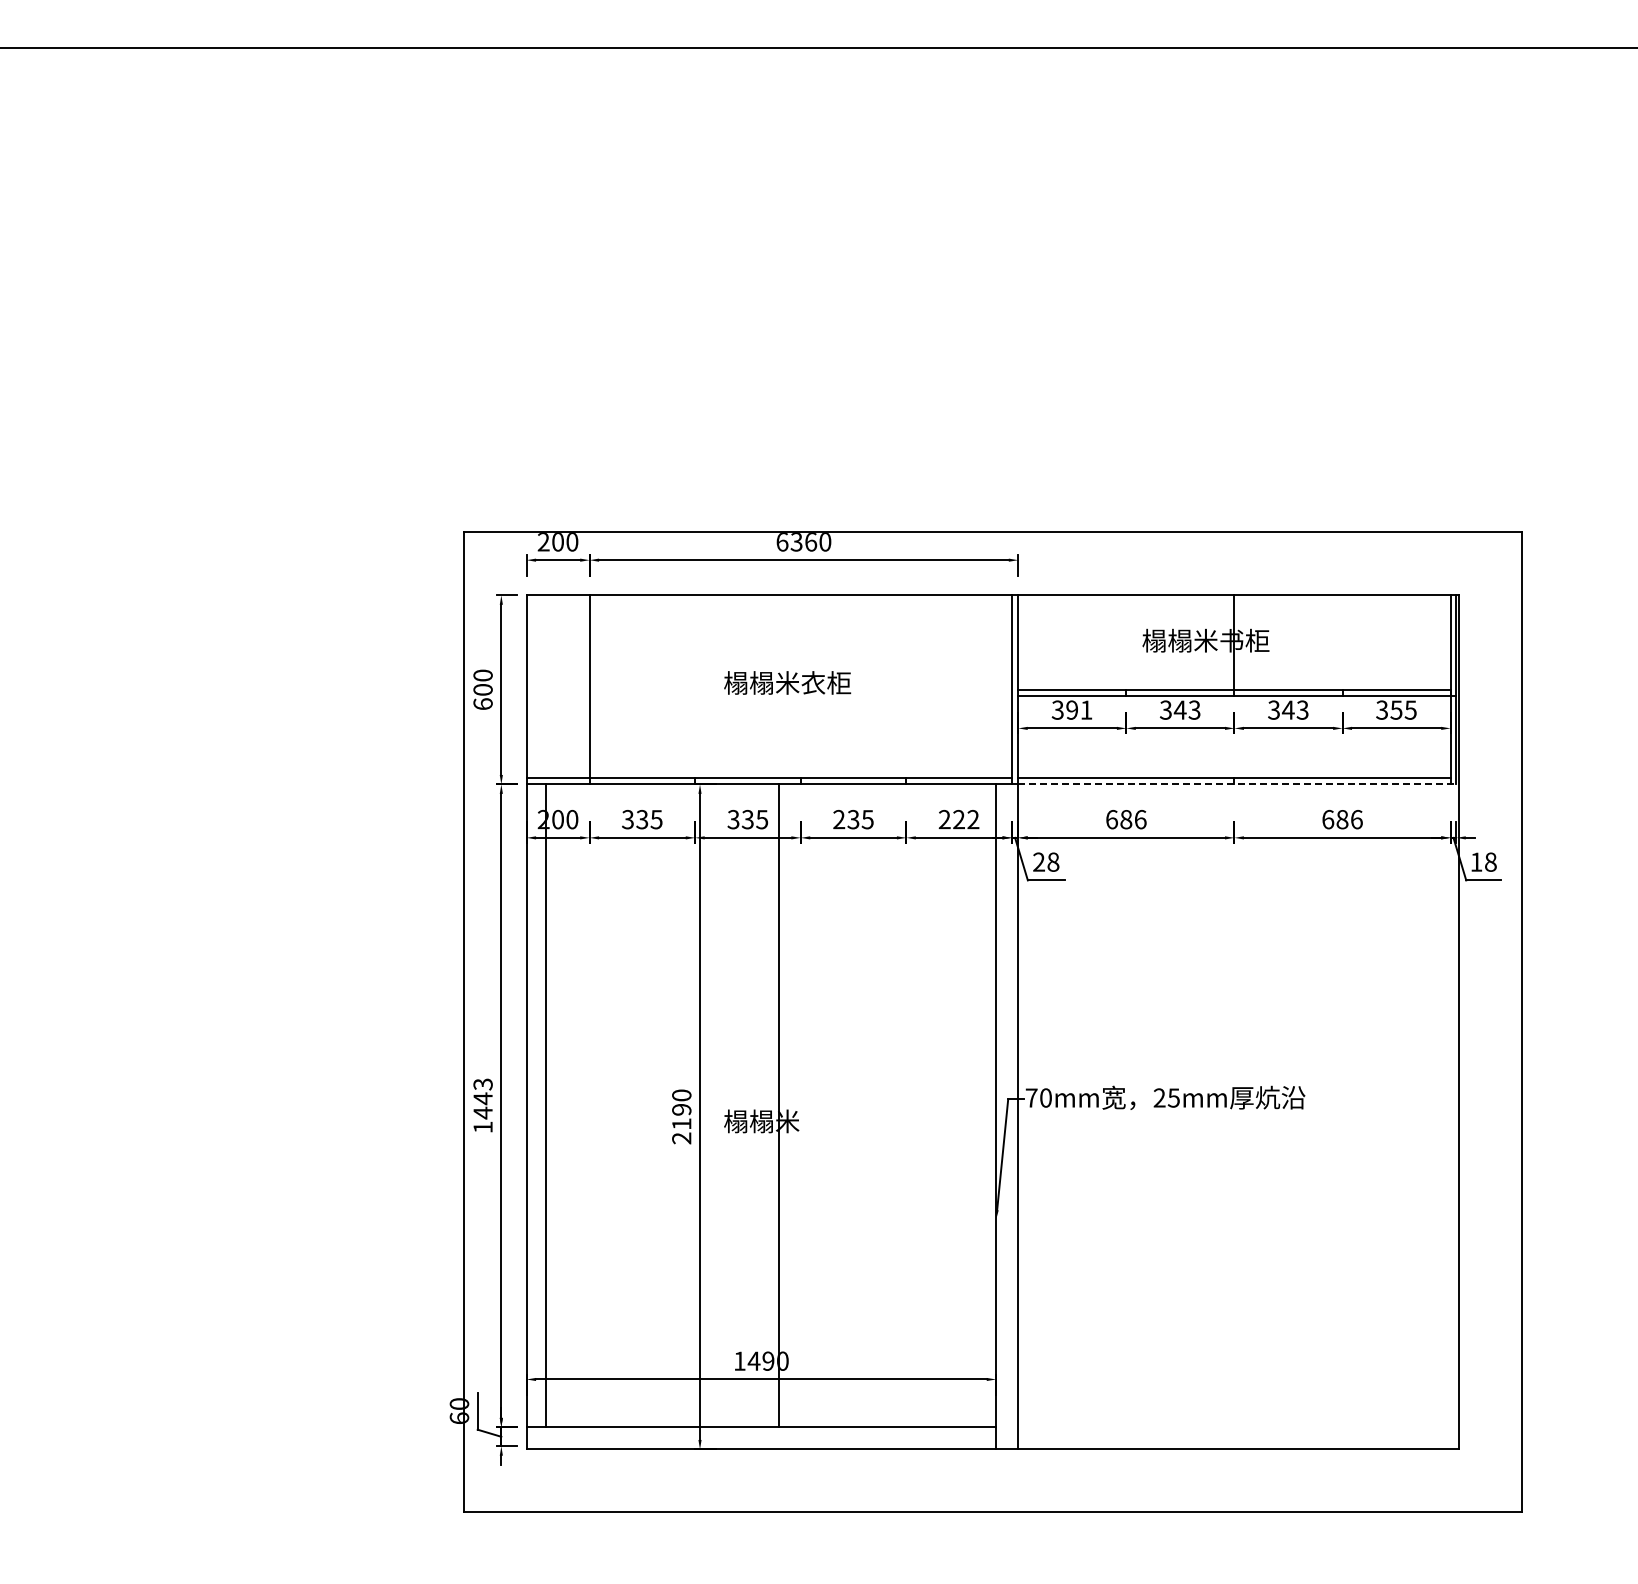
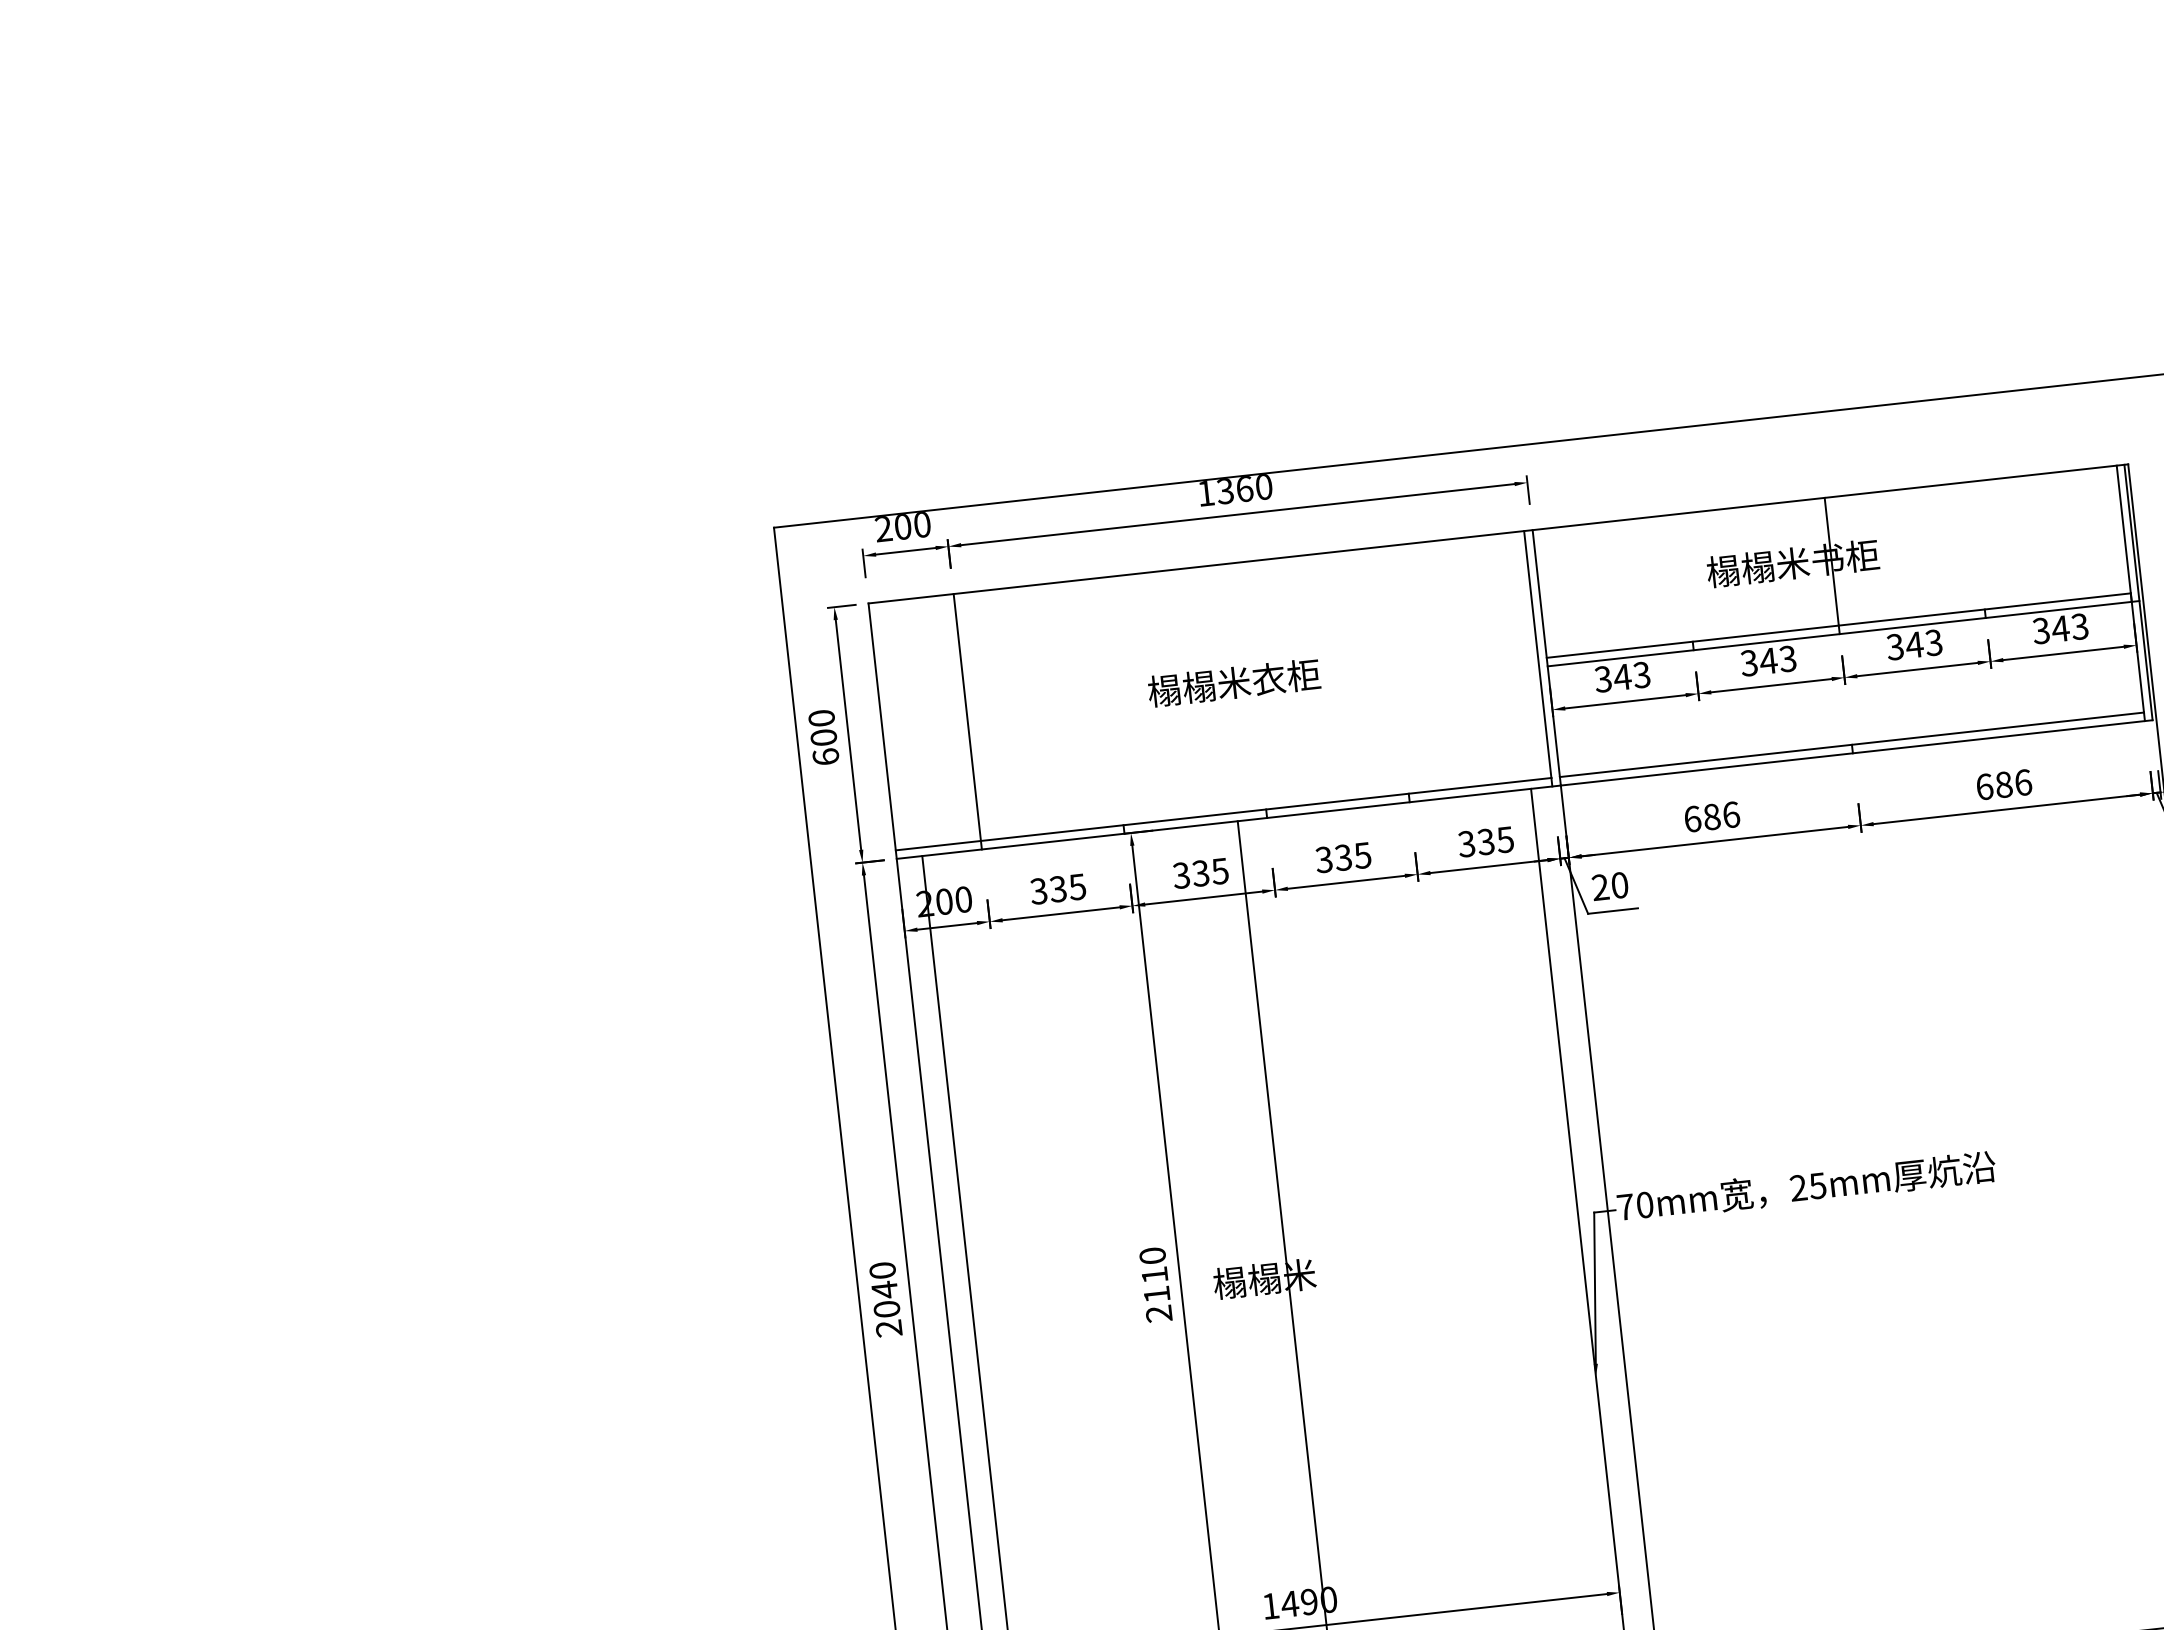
text: (782, 542) -> (1206, 493), 6360 -> 1360
text: (1078, 709) -> (1631, 675), 391 -> 343
text: (1403, 709) -> (2070, 626), 355 -> 343
line: (1237, 784) -> (1856, 752), dashed -> solid
text: (839, 819) -> (1324, 859), 235 -> 335
text: (958, 819) -> (1485, 841), 222 -> 335
text: (1053, 862) -> (1620, 885), 28 -> 20
text: (482, 1105) -> (885, 1299), 1443 -> 2040
text: (681, 1109) -> (1154, 1274), 2190 -> 2110

